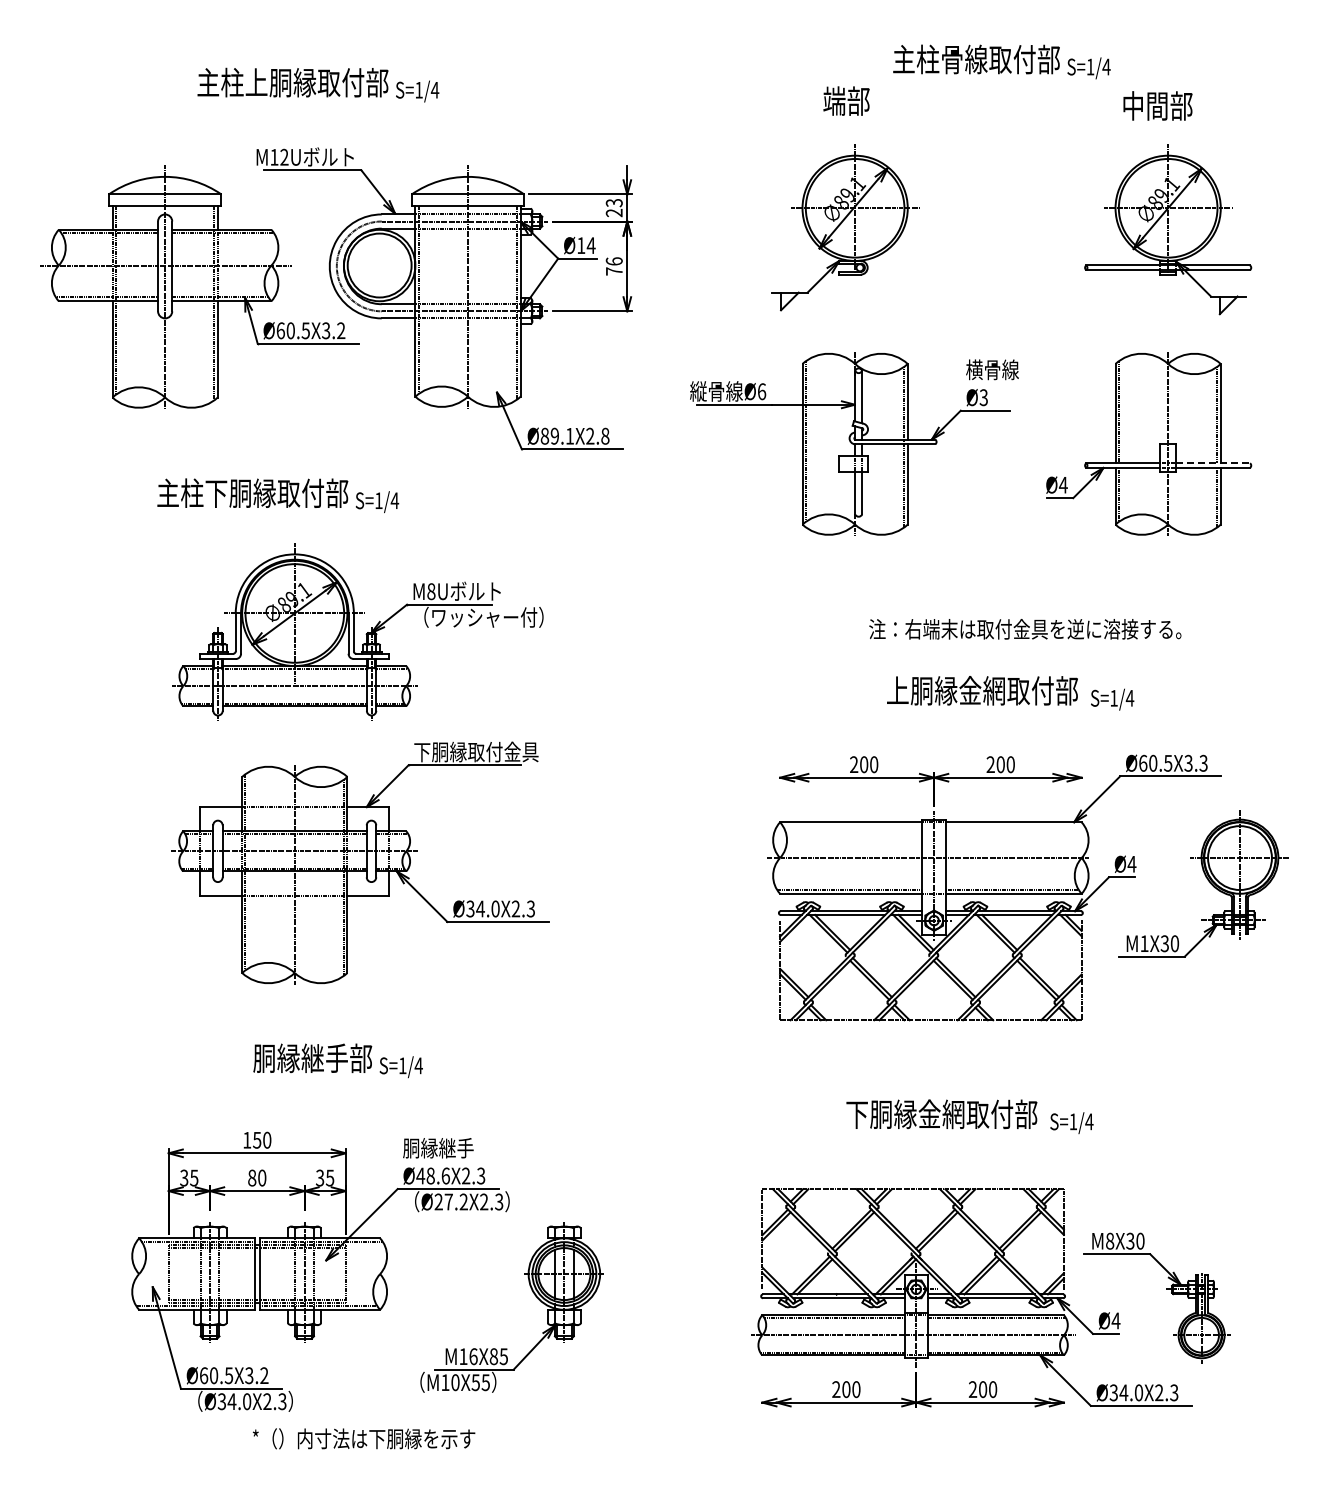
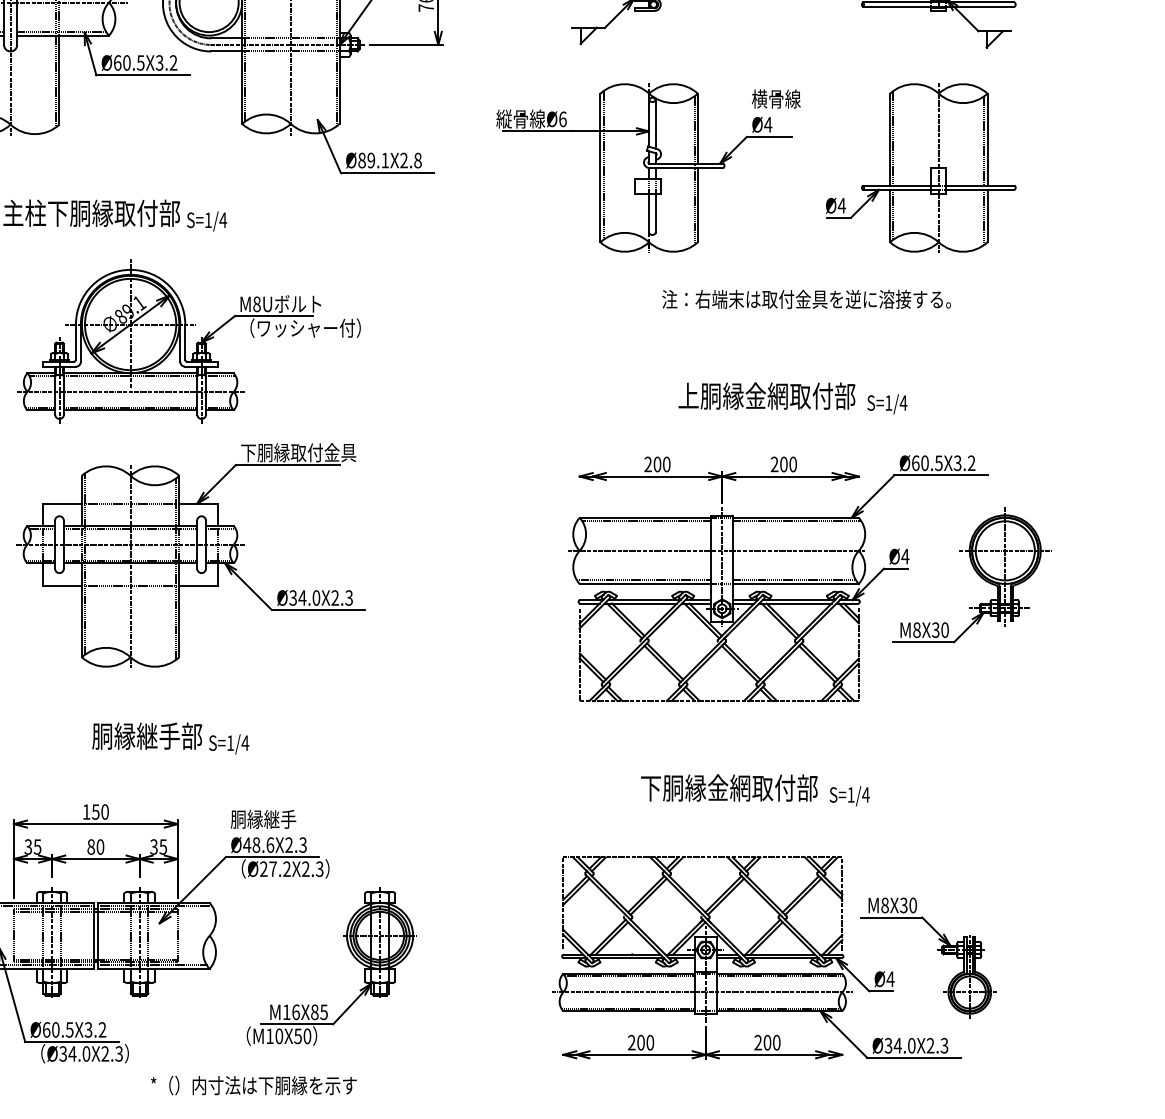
text: (983, 397) -> (767, 124), Ø3 -> Ø4
line: (1213, 463) -> (980, 185), dashed -> solid
text: (1025, 629) -> (806, 299), moved
text: (1203, 763) -> (971, 463), Ø60.5X3.3 -> Ø60.5X3.2
line: (852, 826) -> (646, 521), added
line: (1014, 826) -> (796, 521), added
text: (1144, 943) -> (916, 629), M1X30 -> M8X30
text: (485, 1382) -> (307, 1036), M10X55 -> M10X50
text: (363, 1438) -> (253, 1085), moved

